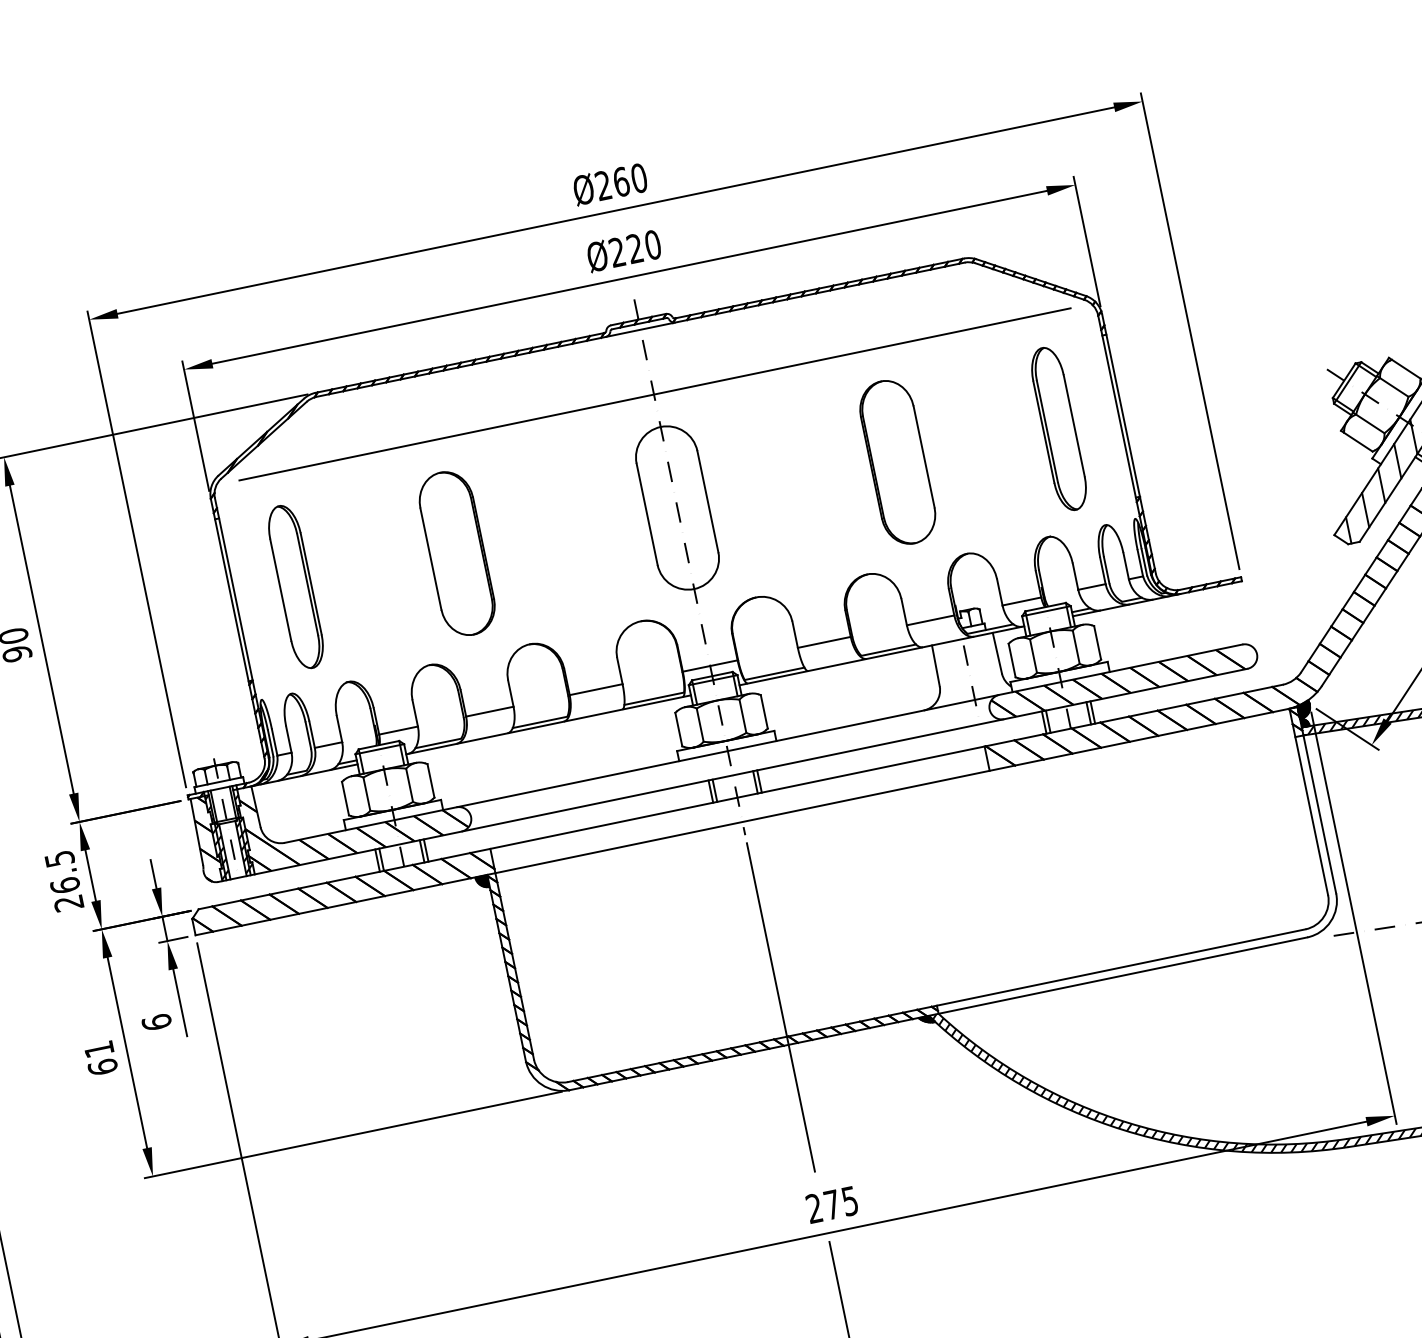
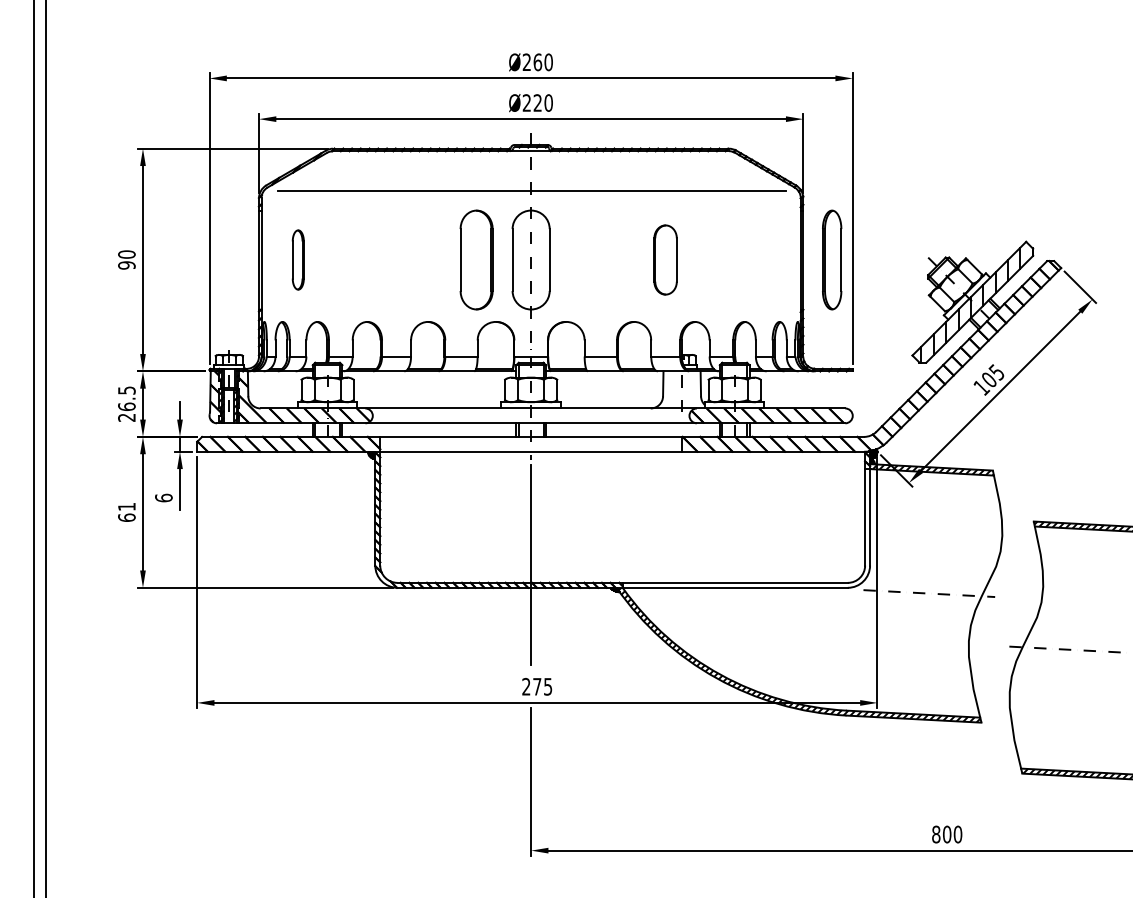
part: (1059, 427) -> (832, 259), moved
part: (897, 461) -> (665, 259), size x0.7
part: (456, 552) -> (476, 259), moved
part: (296, 586) -> (298, 259), size x0.6

